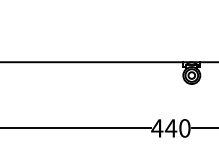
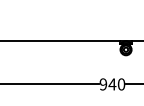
text: (157, 128) -> (103, 84), 440 -> 940

